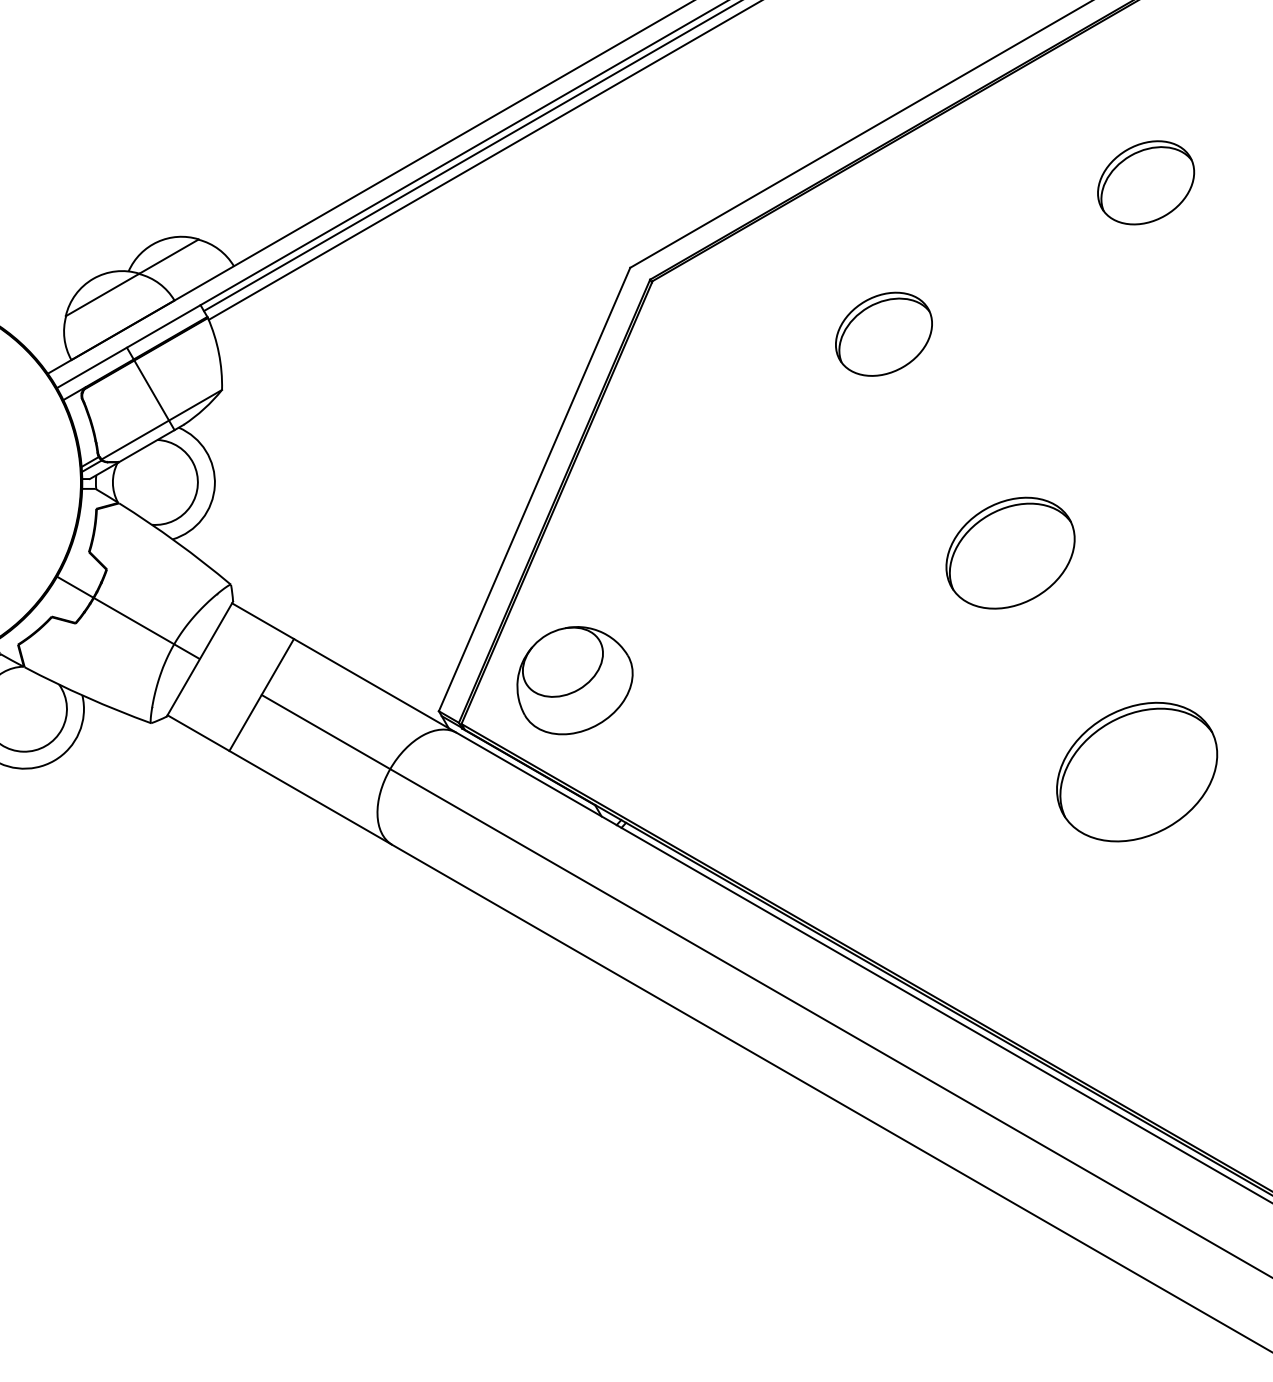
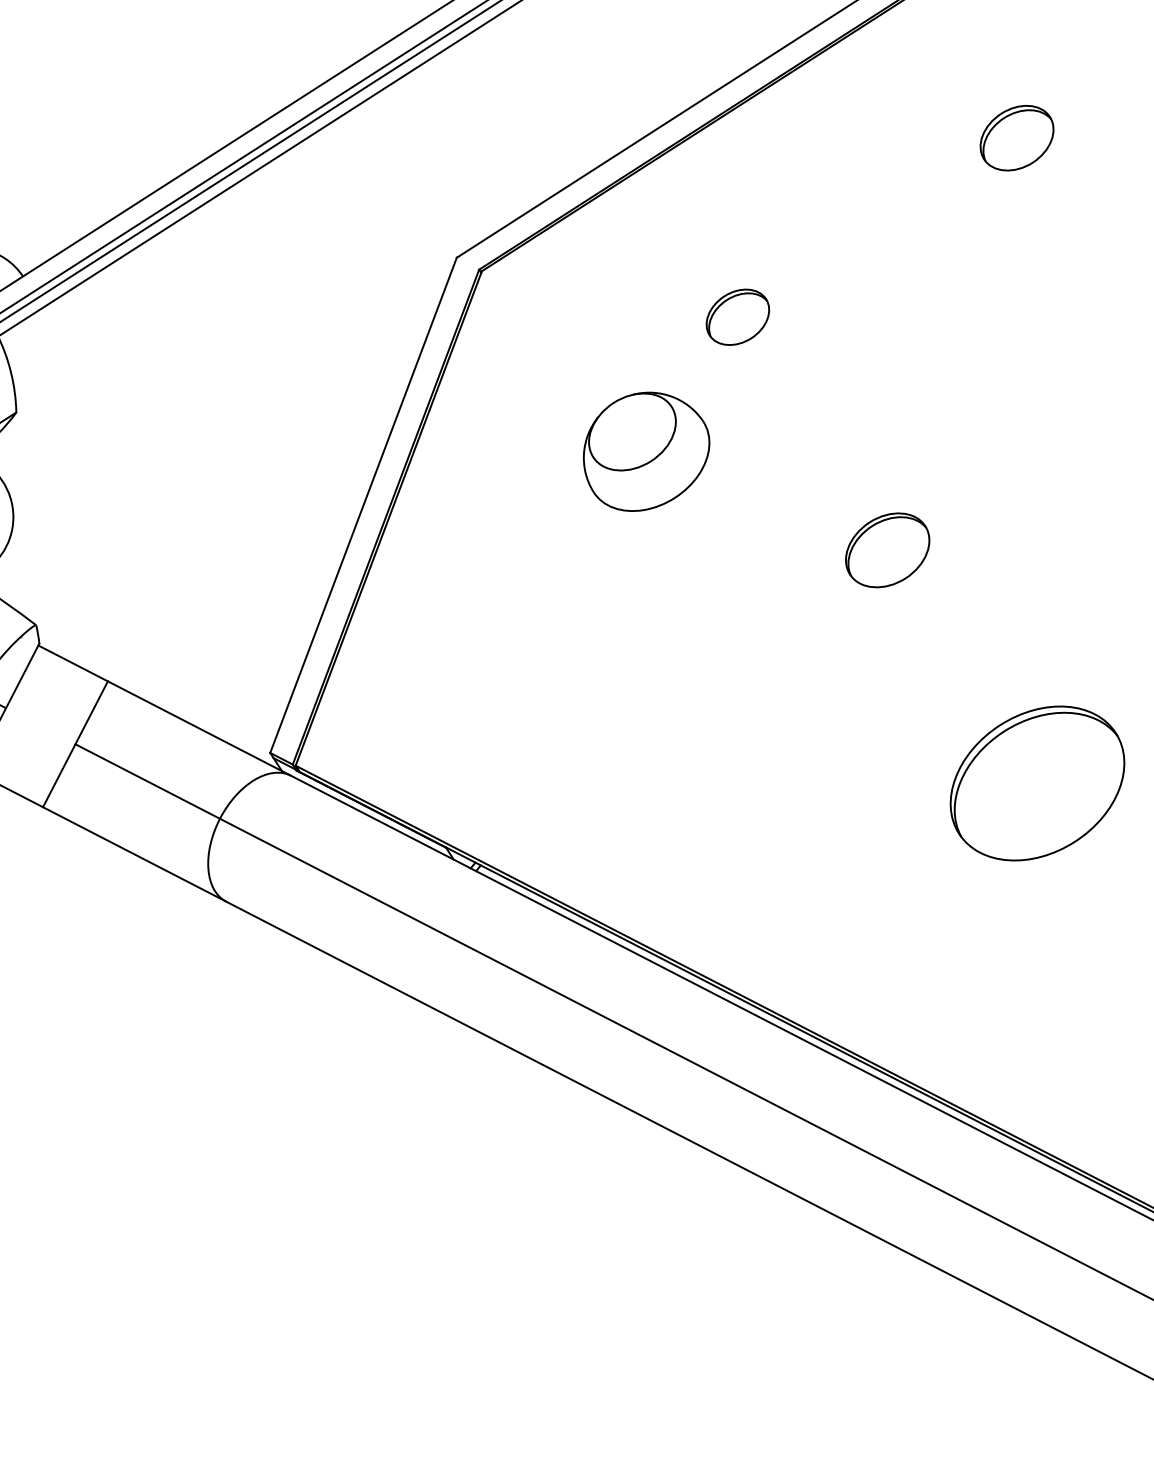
part: (1146, 182) -> (1017, 137), size x0.7
part: (883, 333) -> (737, 316), size x0.6
part: (1010, 552) -> (887, 549), size x0.6
part: (574, 680) -> (646, 451), moved

